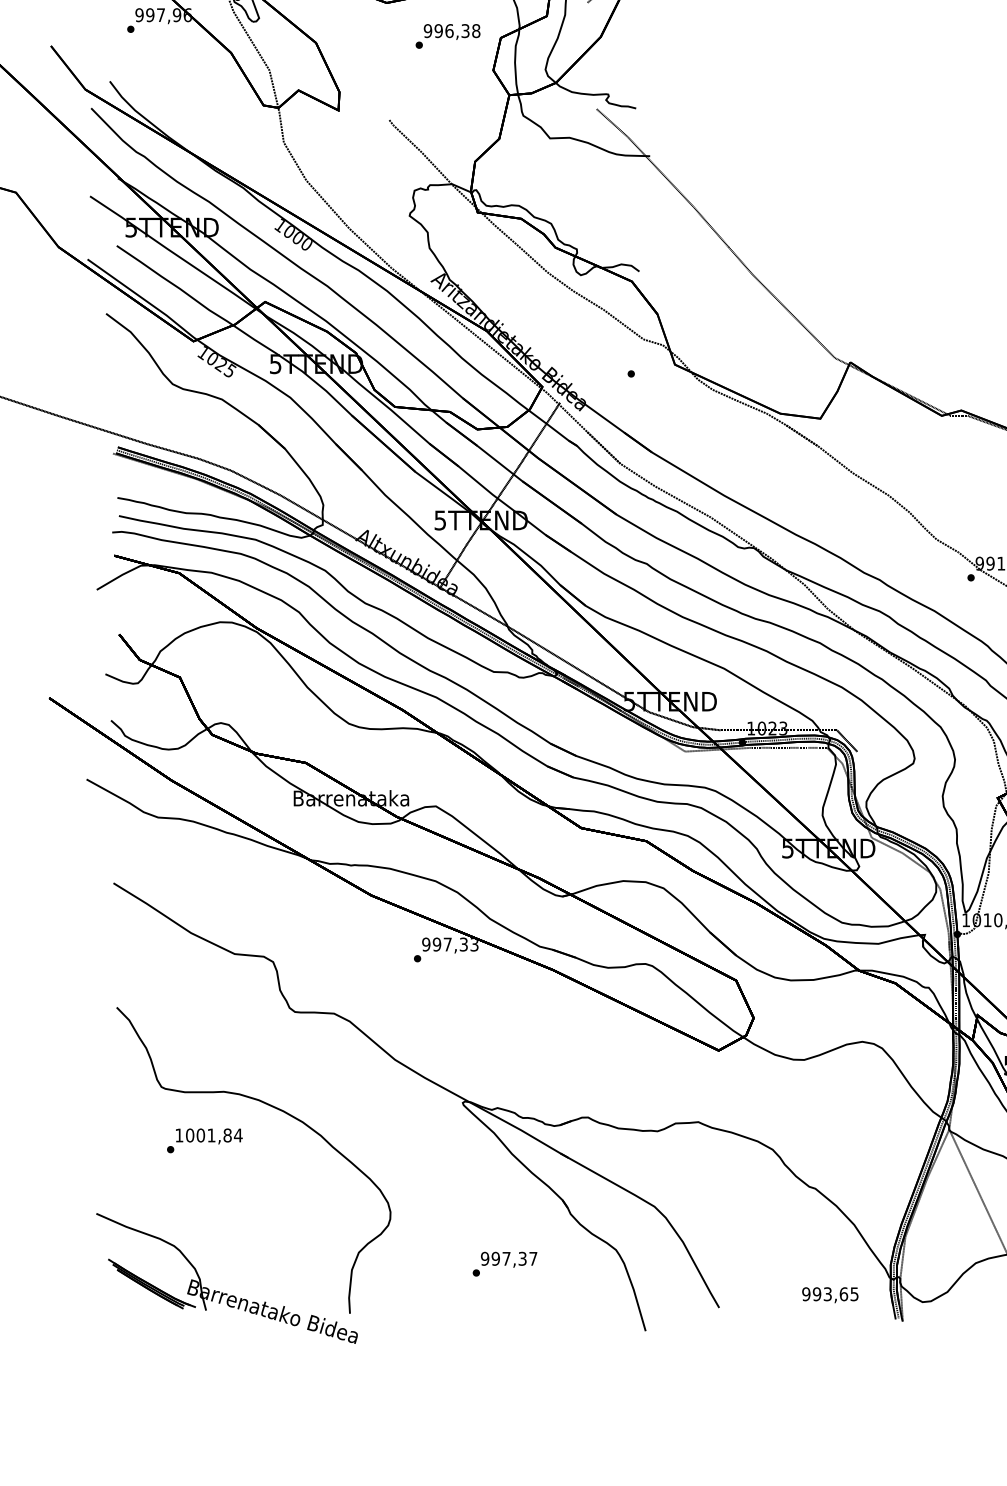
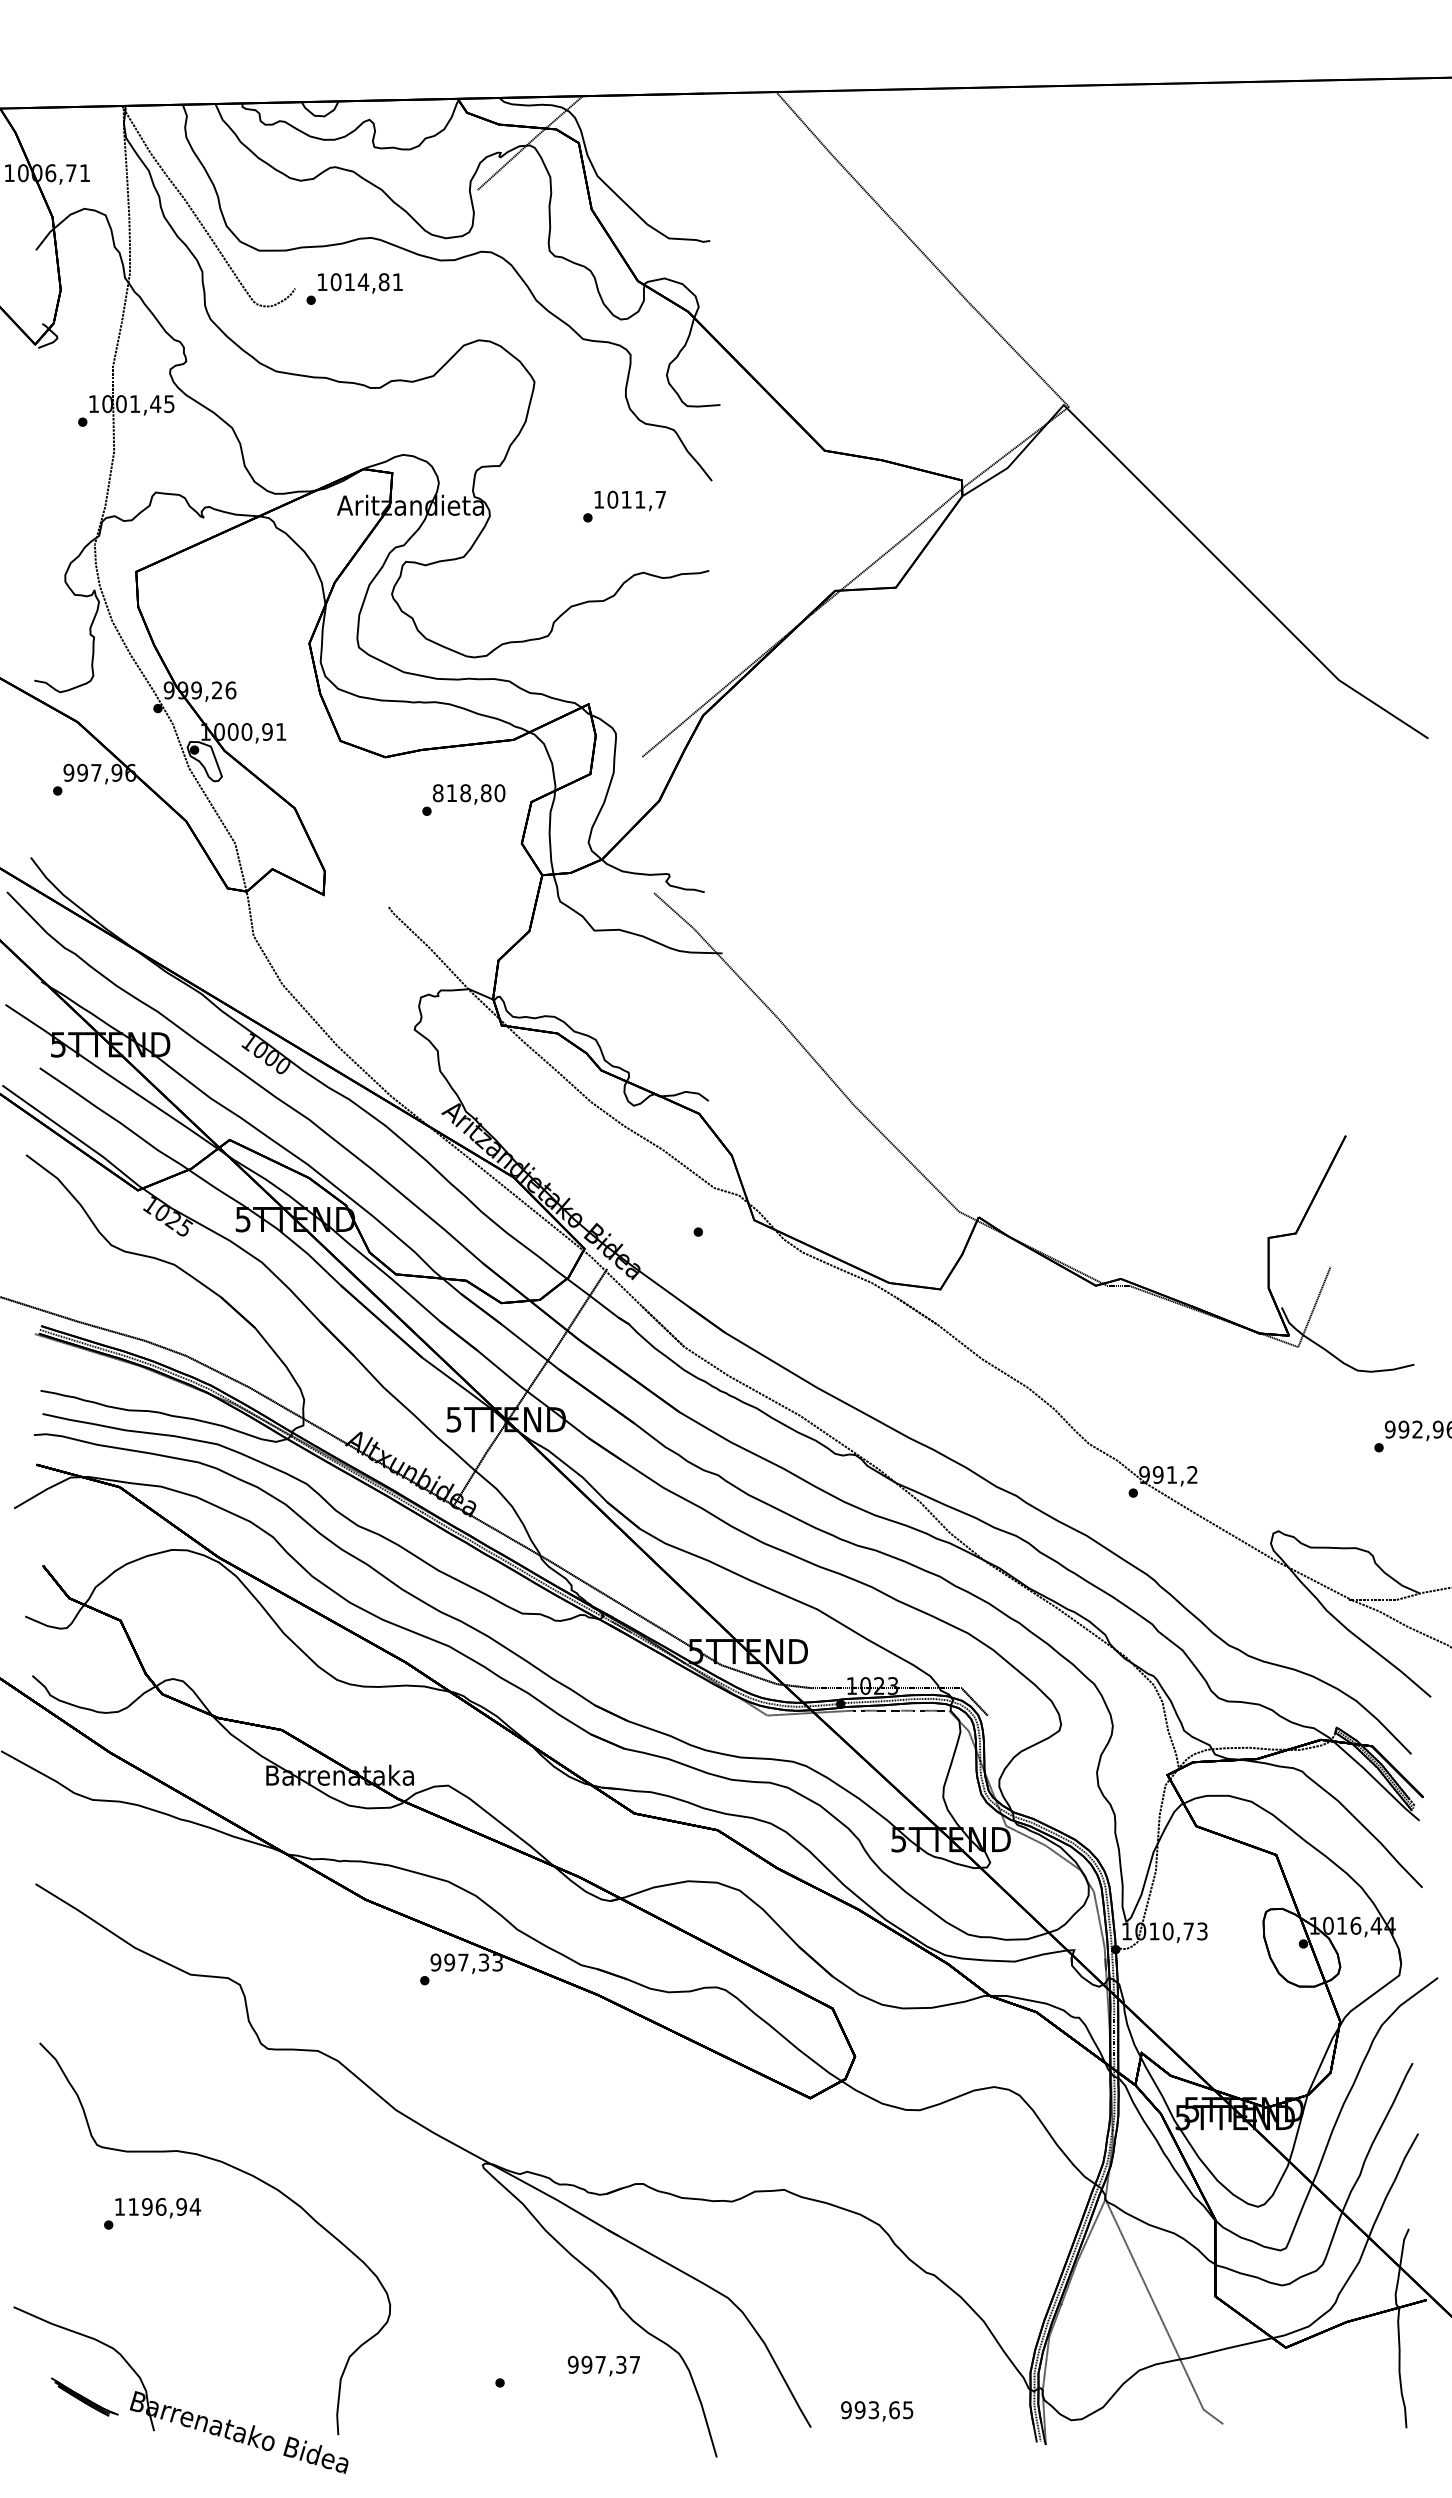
text: (451, 31) -> (468, 793), 996,38 -> 818,80
text: (208, 1135) -> (157, 2206), 1001,84 -> 1196,94
text: (508, 1259) -> (603, 2365), moved
part: (151, 1283) -> (84, 2396), size x0.6
text: (830, 1295) -> (877, 2411), moved

